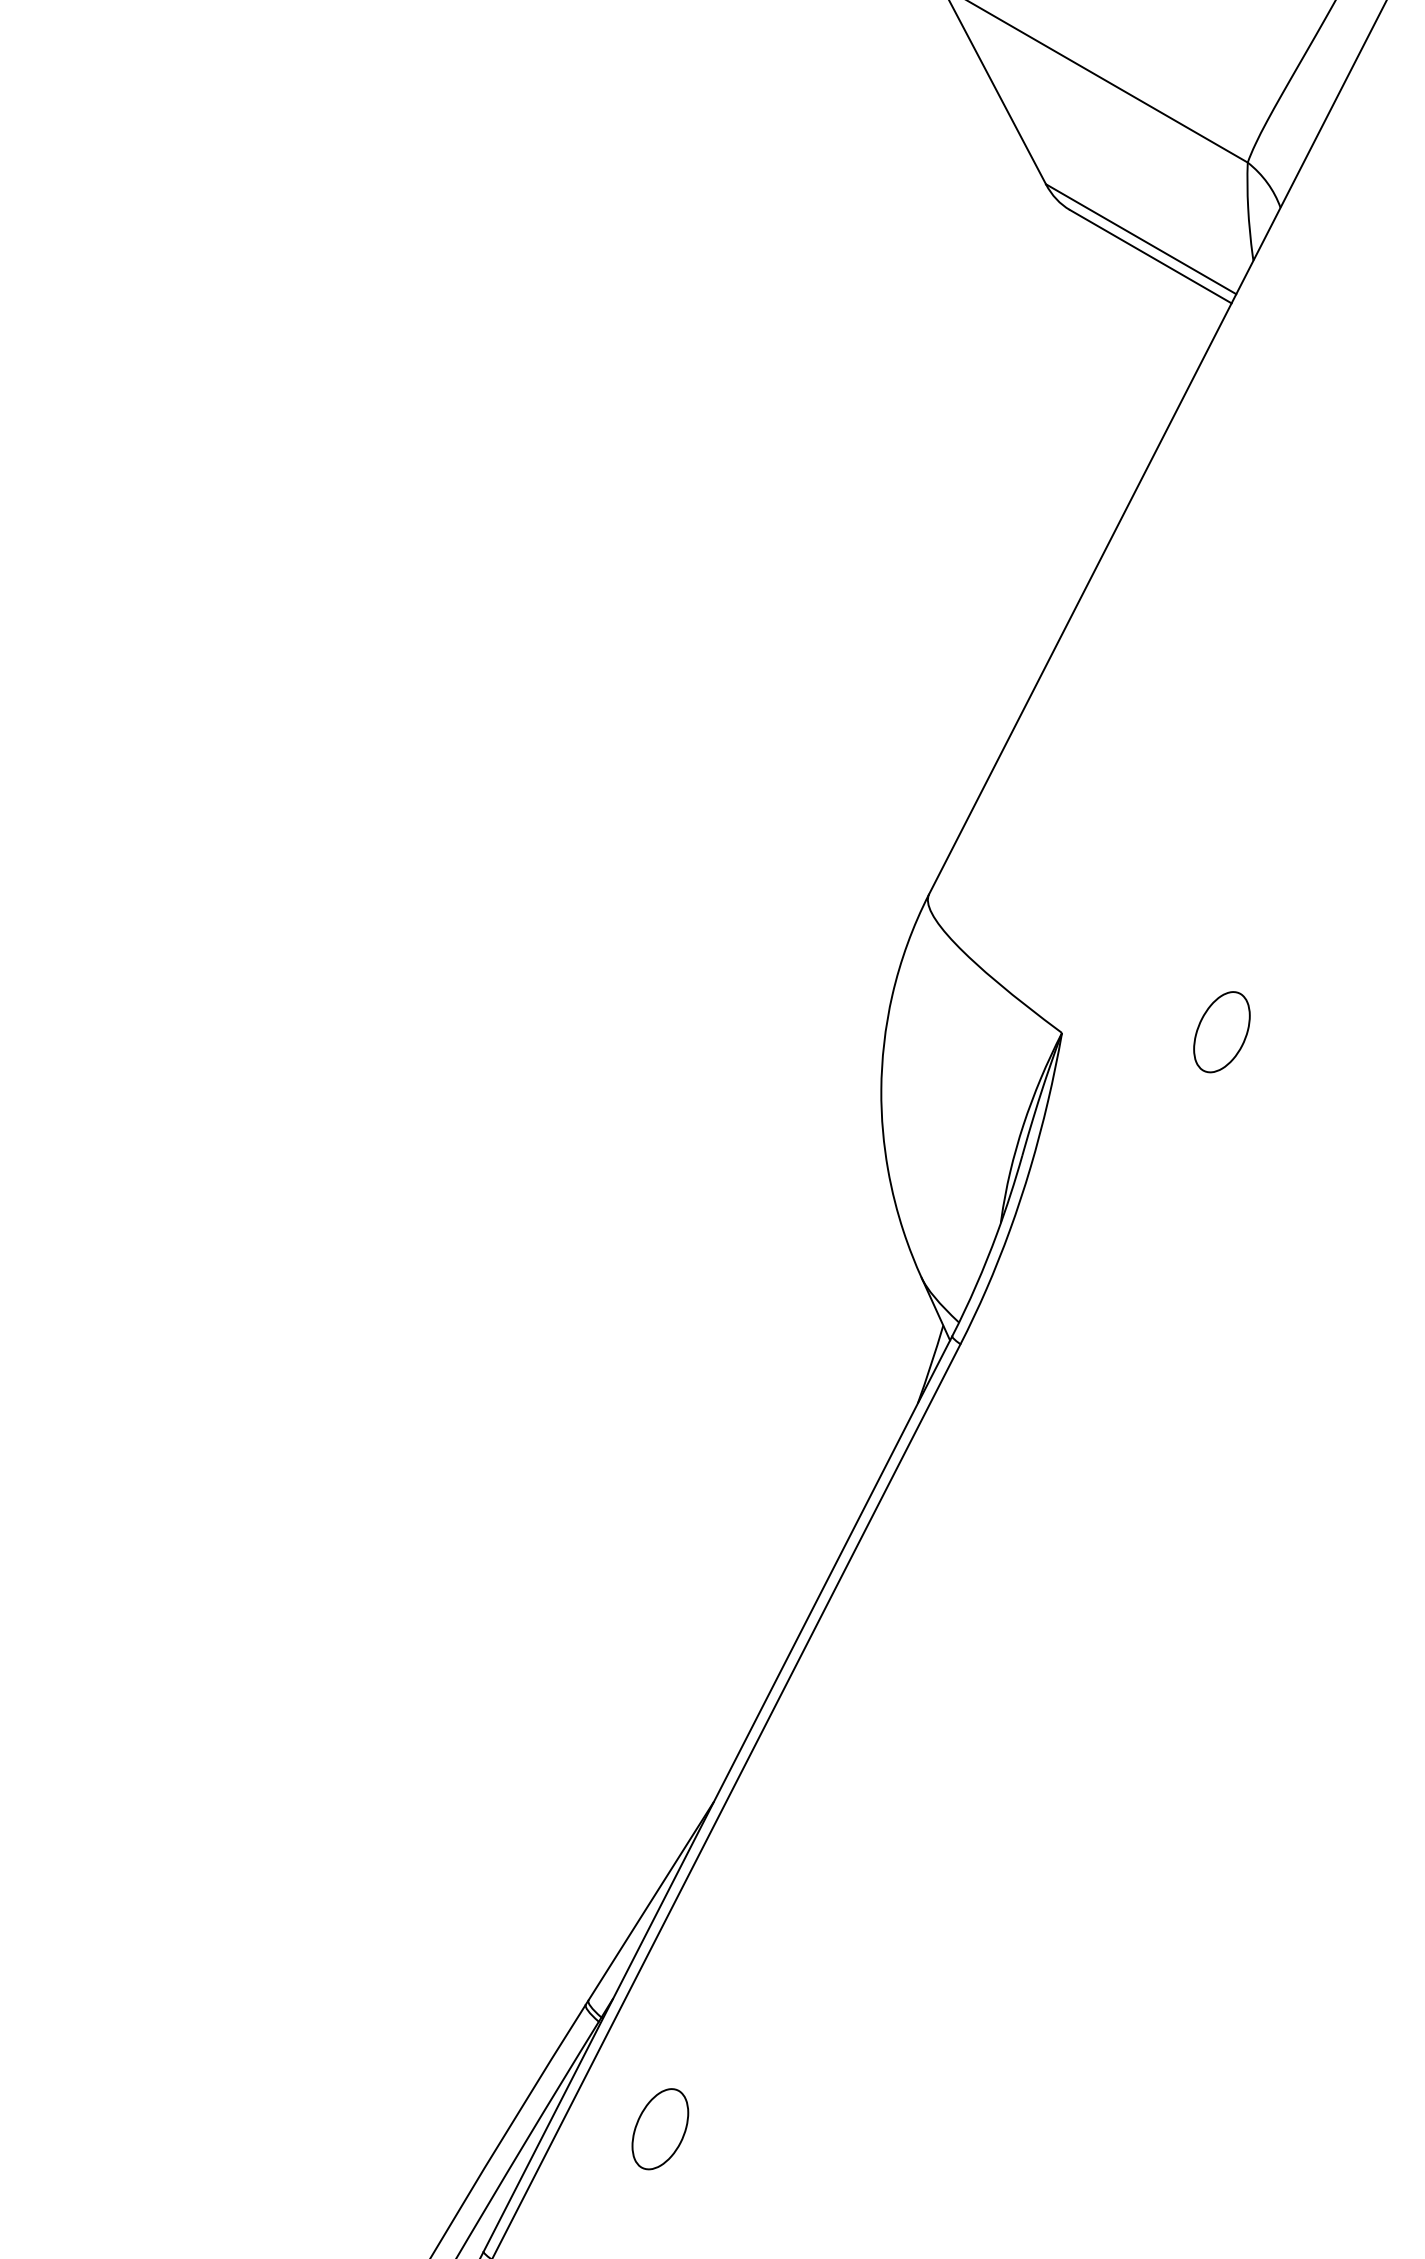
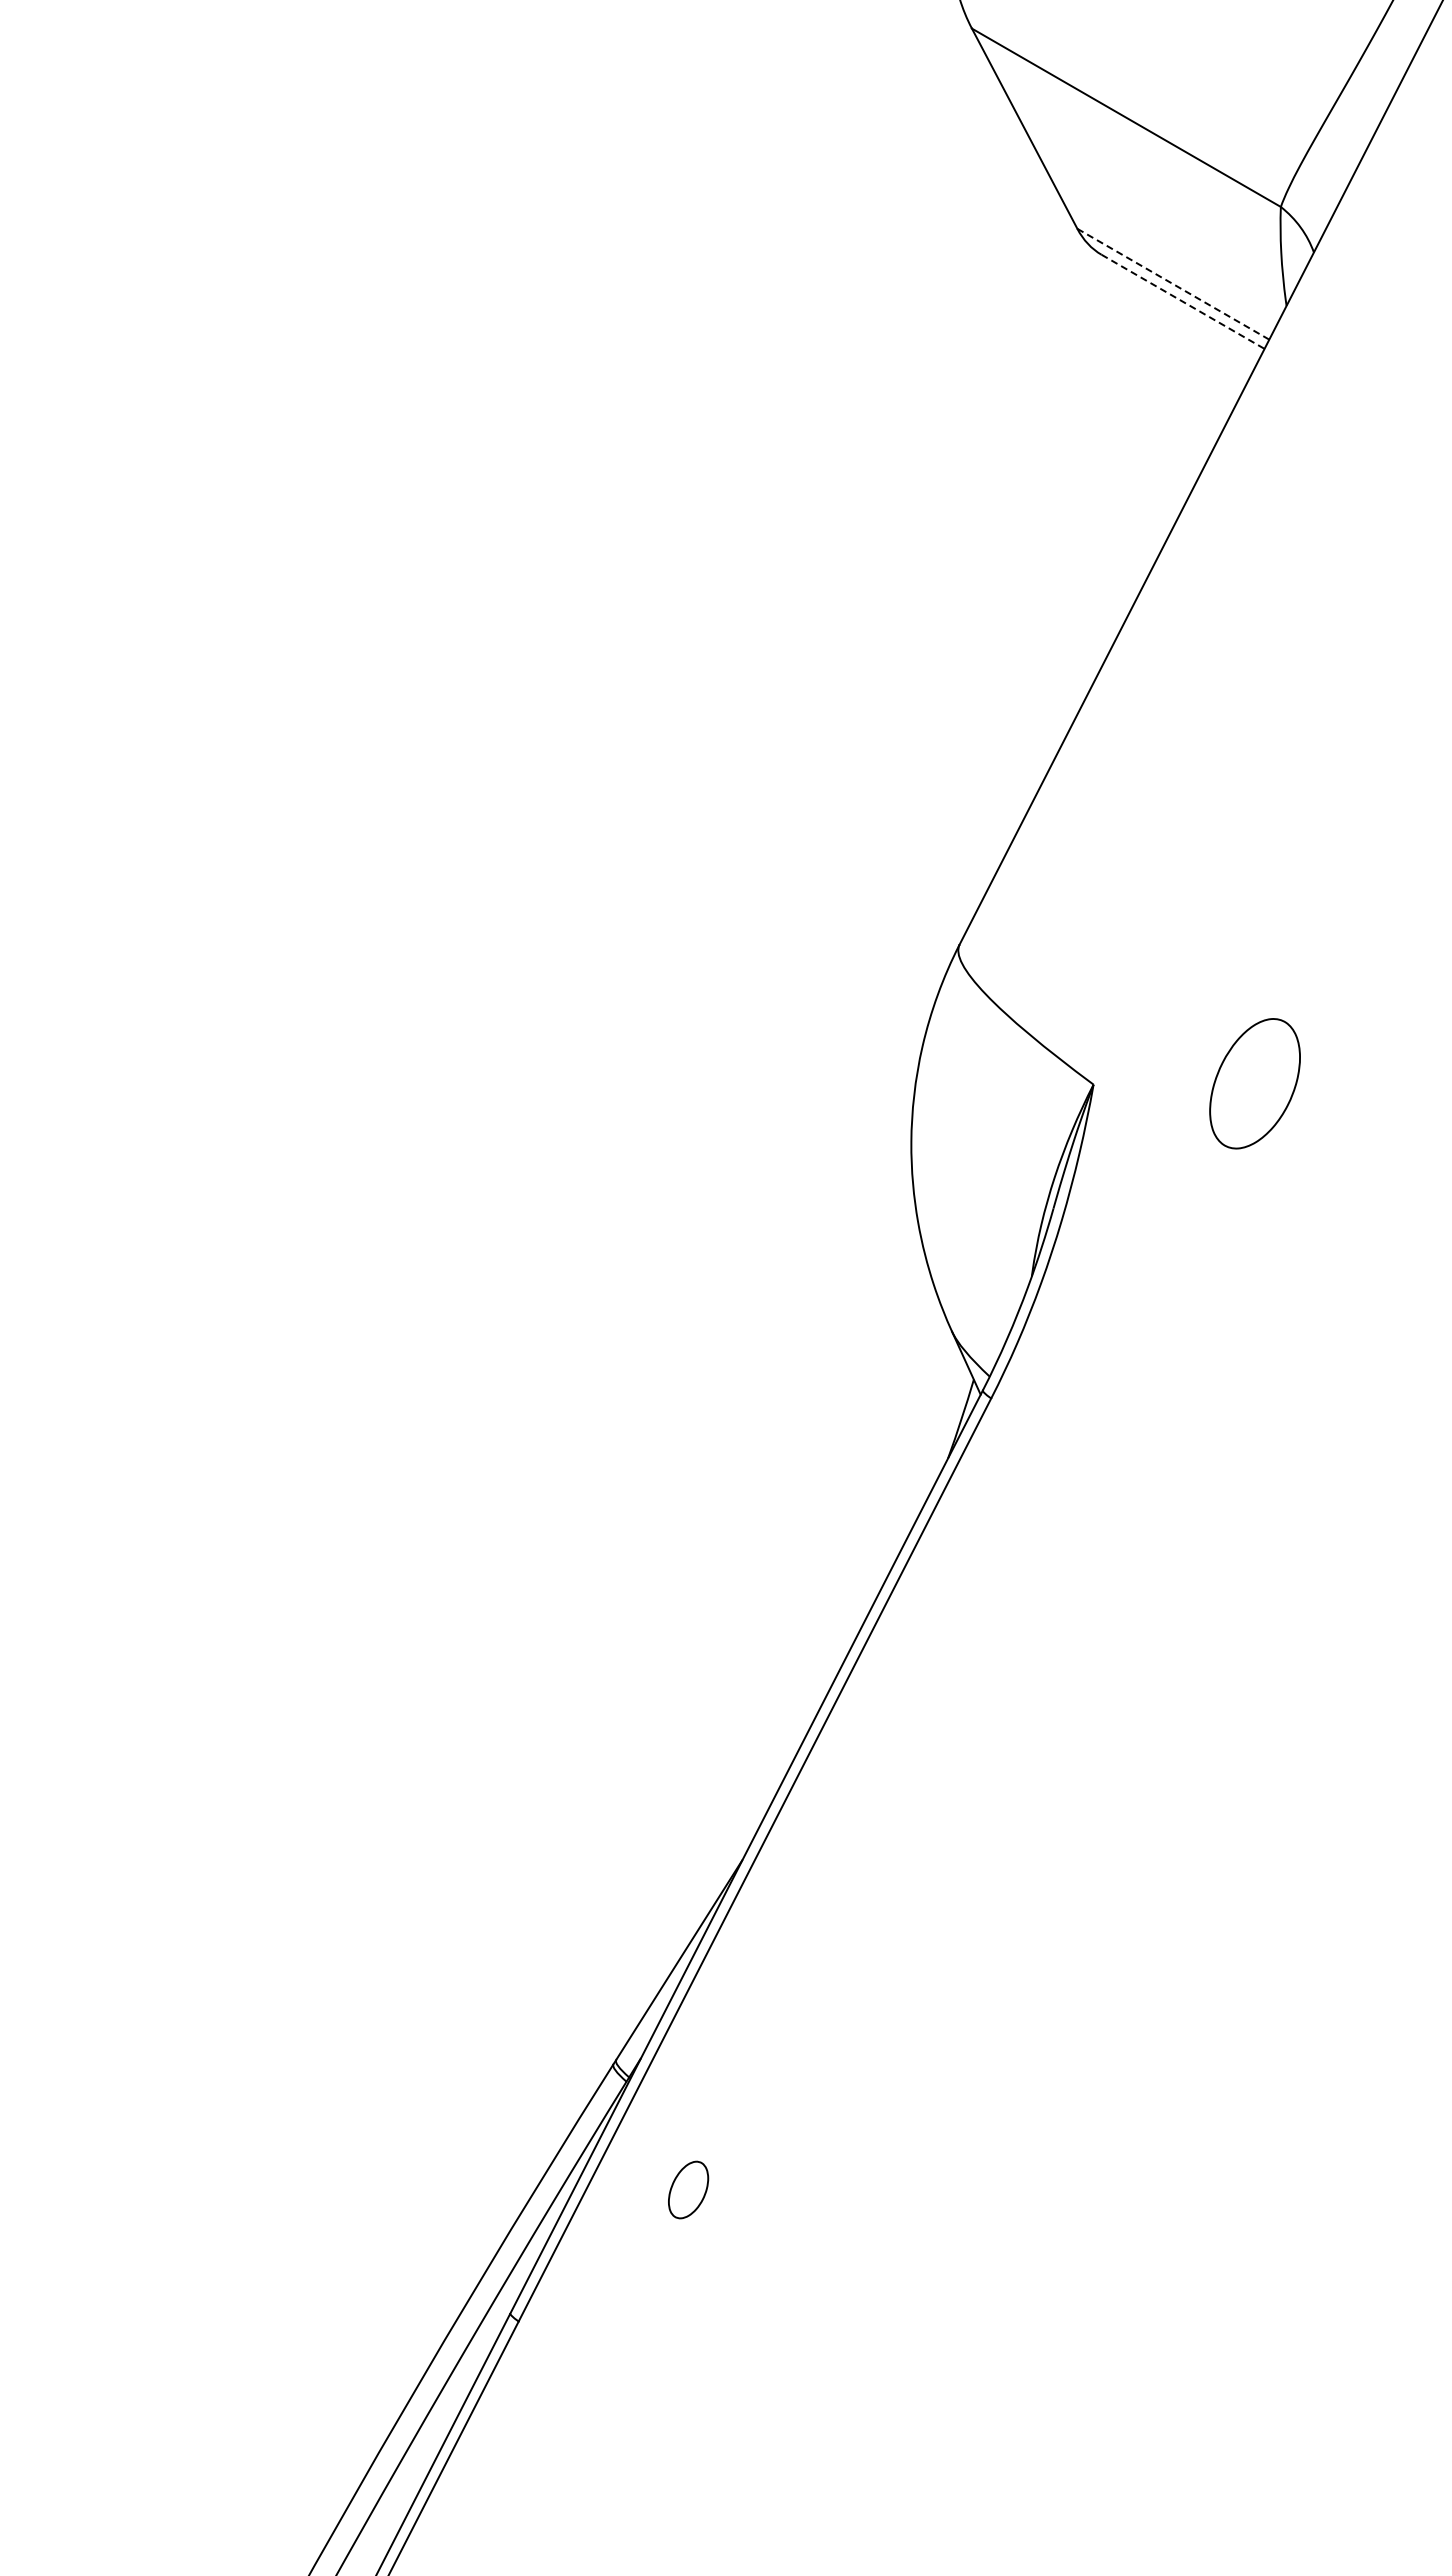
line: (1141, 239) -> (1173, 284), solid -> dashed
line: (1151, 257) -> (1183, 302), solid -> dashed
part: (1221, 1031) -> (1254, 1083), size x1.6
part: (660, 2128) -> (688, 2189), size x0.7

